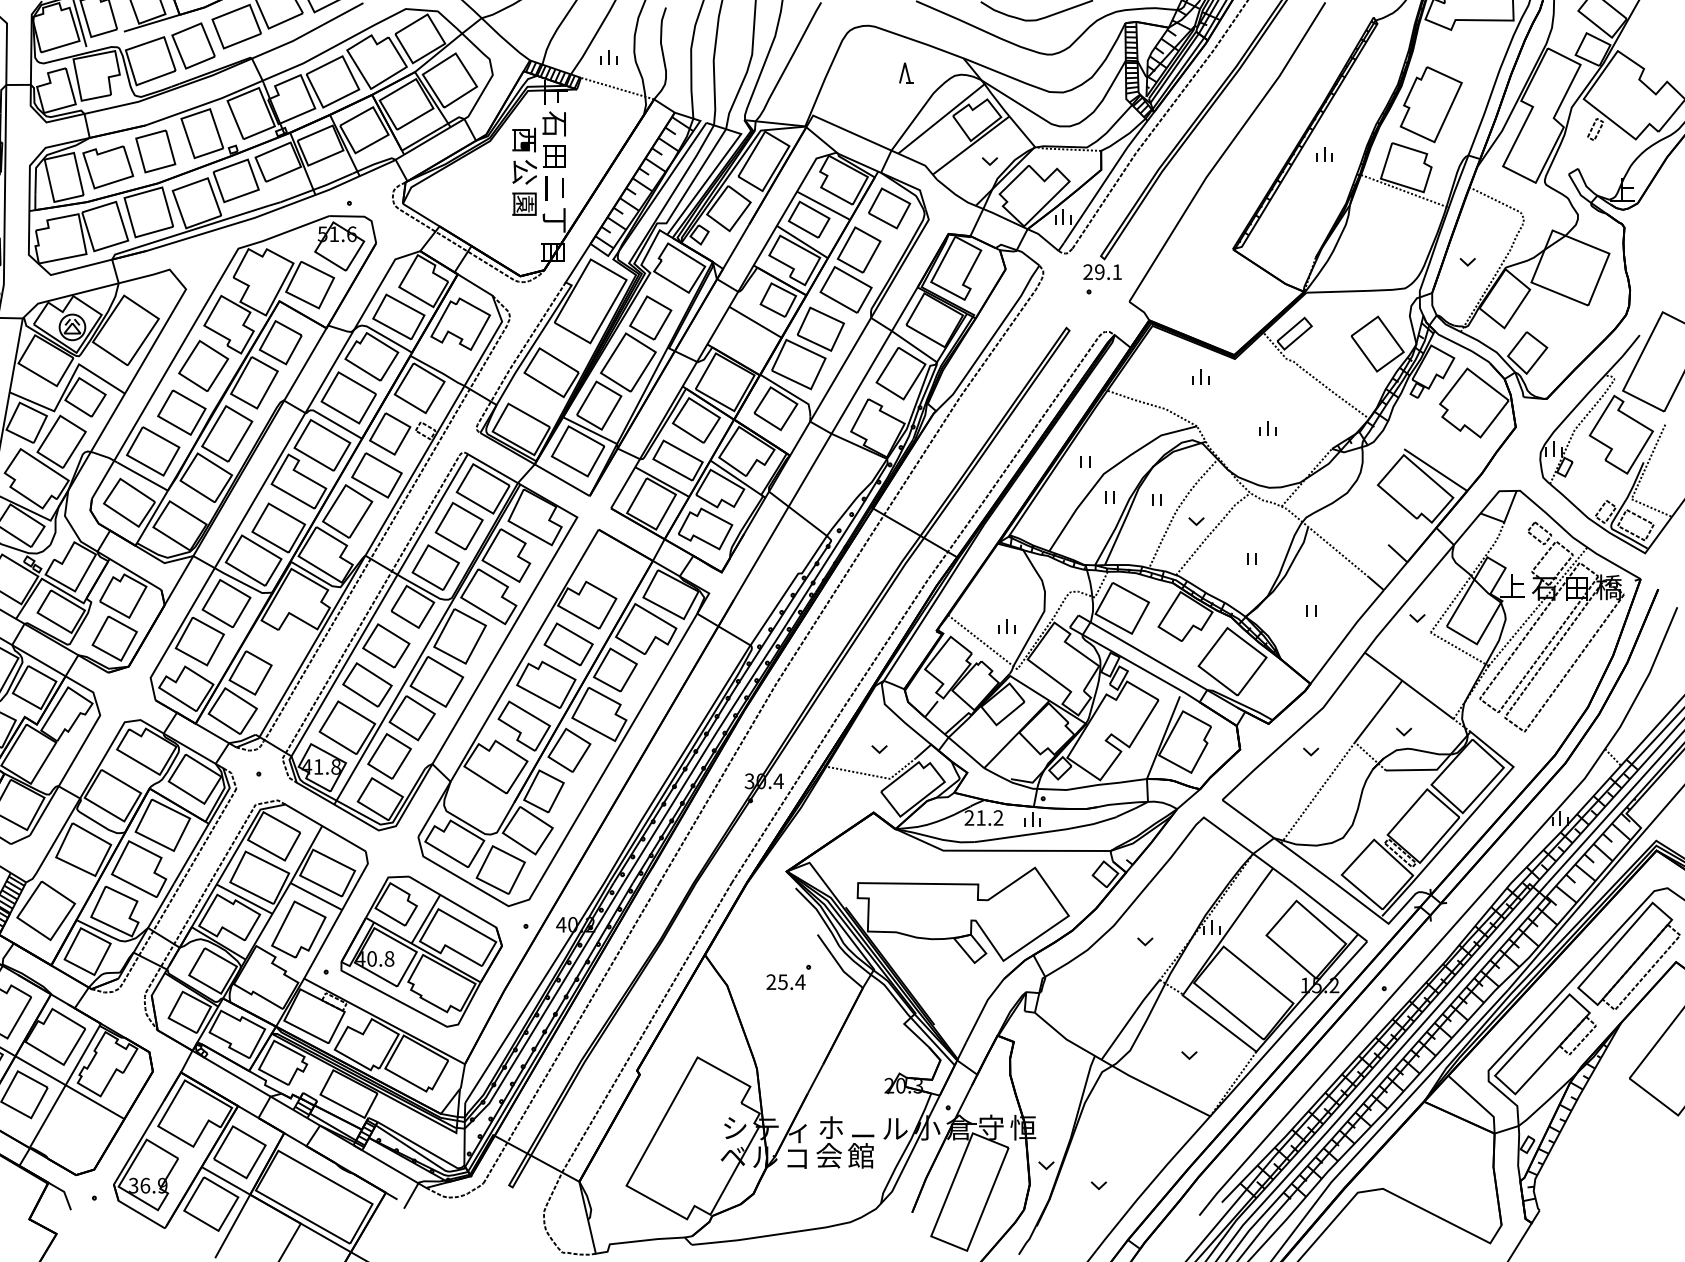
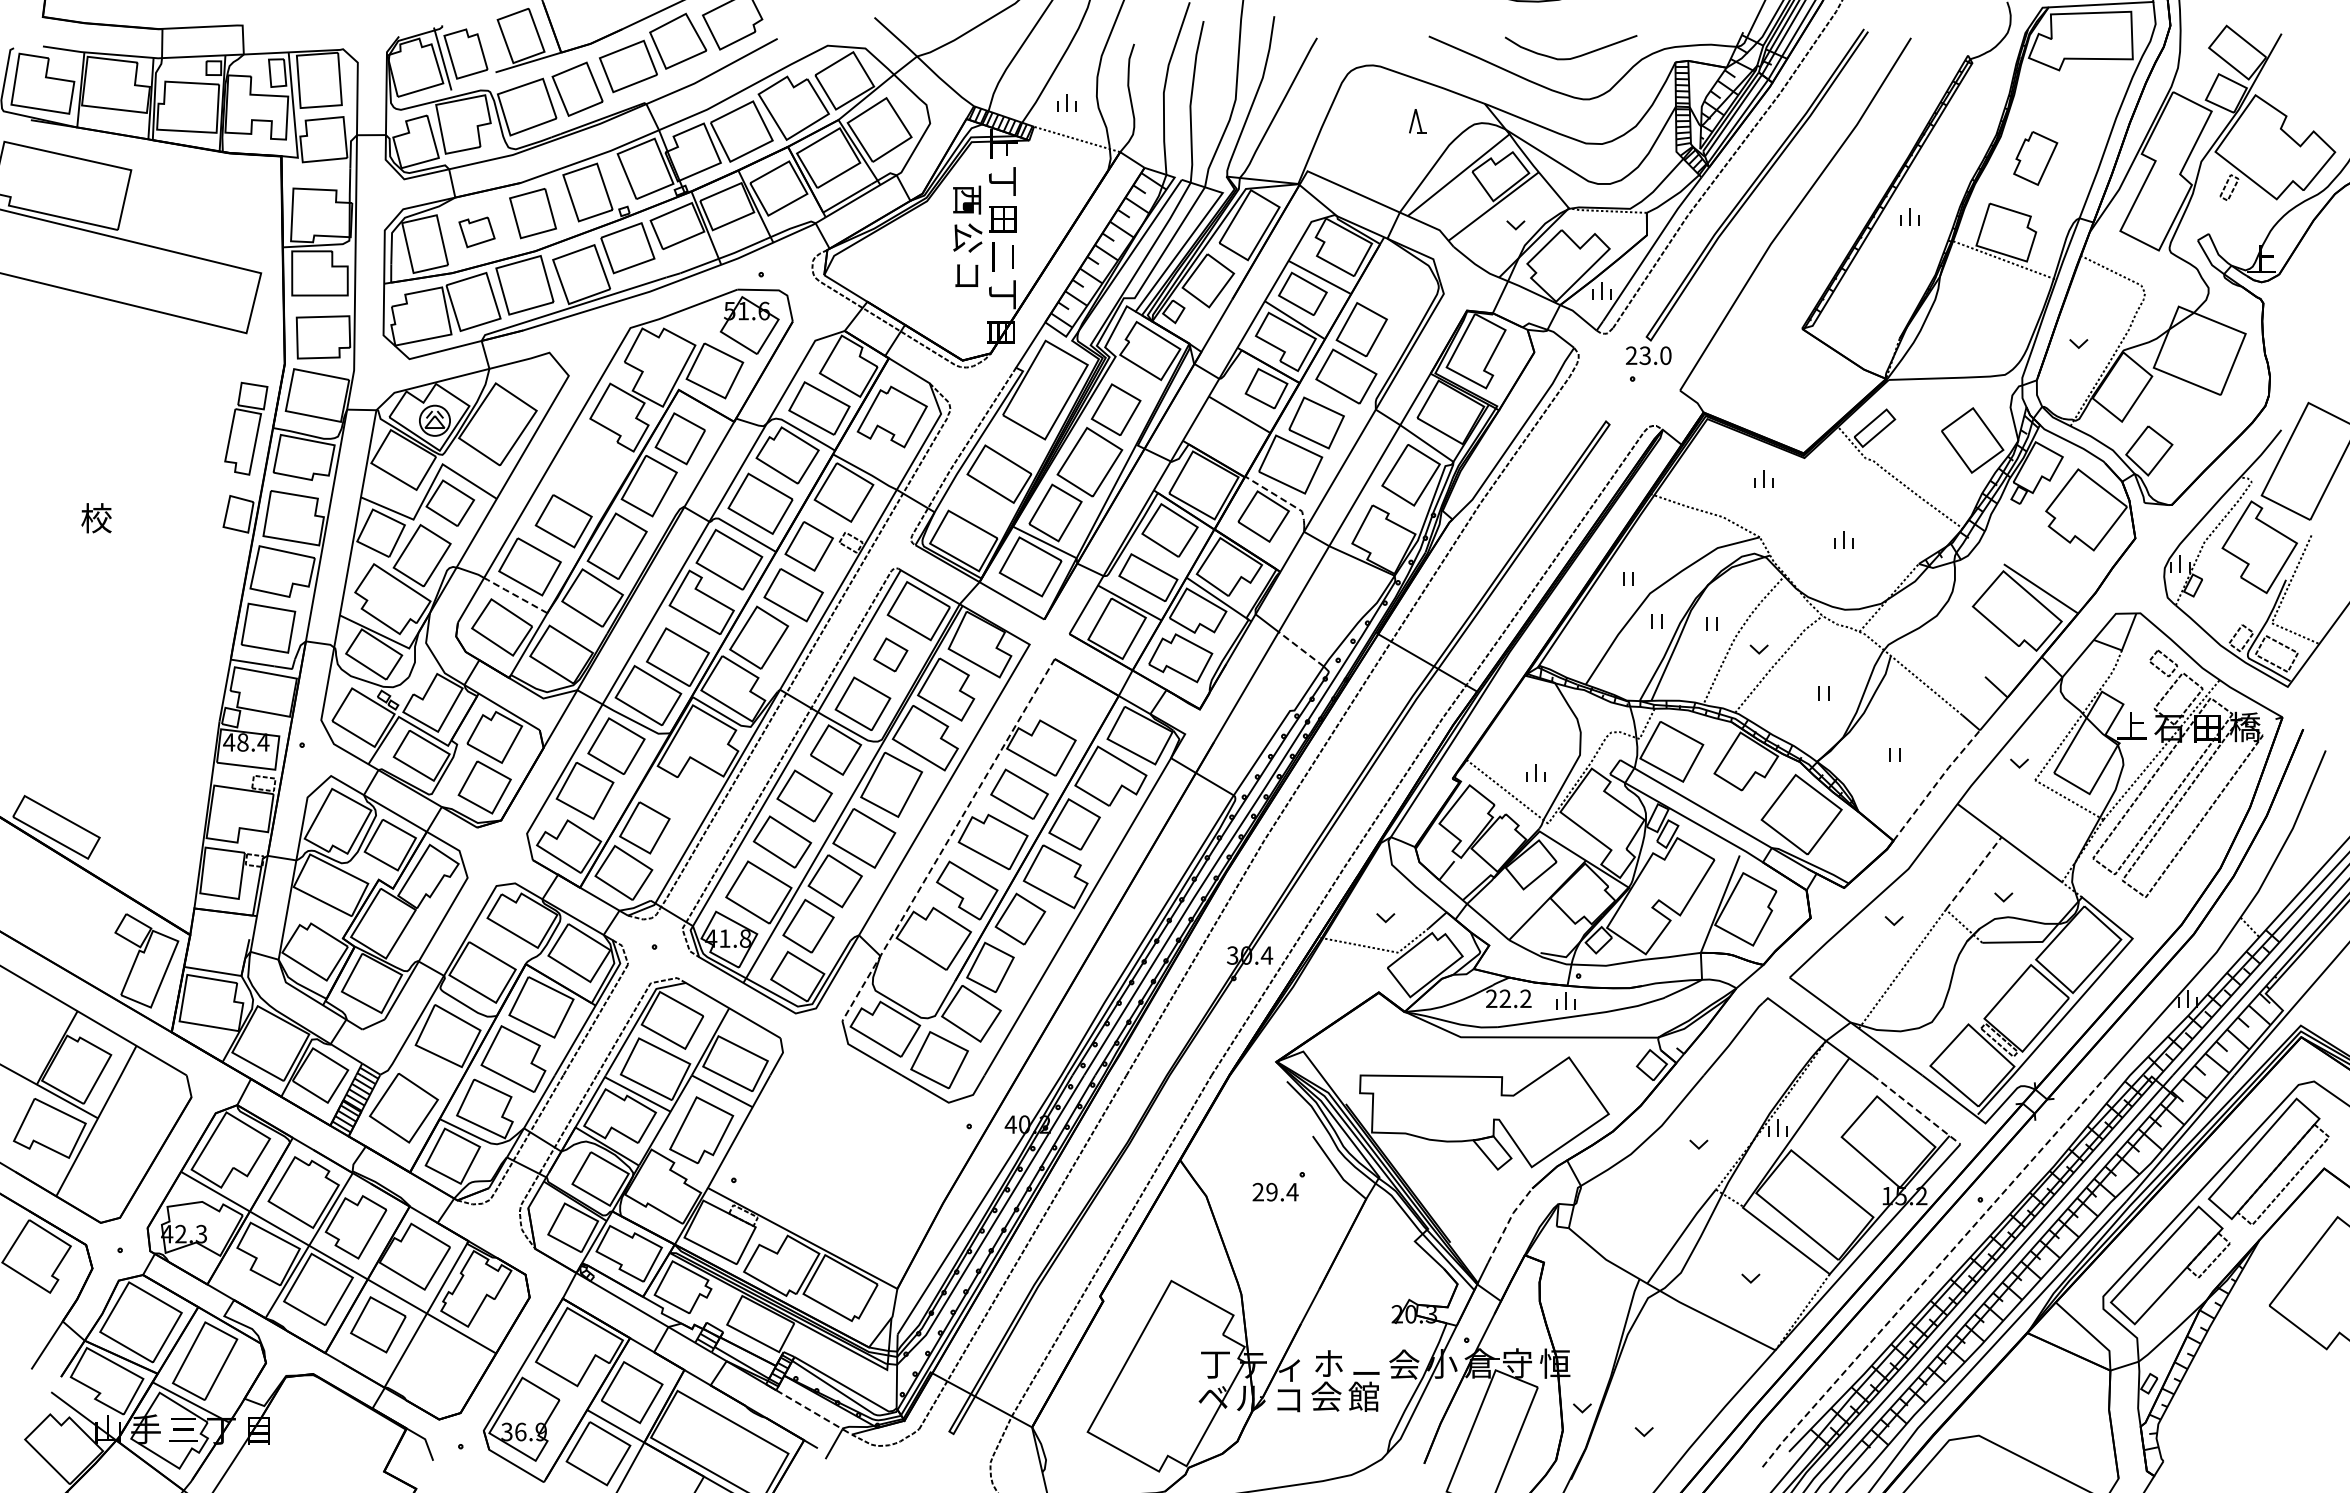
part: (1431, 104) -> (2035, 158), size x0.6
text: (554, 123) -> (1002, 180), 石 -> 丁
part: (107, 167) -> (476, 232), size x0.6
text: (524, 204) -> (967, 275), 園 -> コ
part: (889, 208) -> (1397, 280), removed
text: (1108, 271) -> (1655, 355), 29.1 -> 23.0
part: (203, 365) -> (589, 465), removed
line: (791, 393) -> (1281, 498), solid -> dashed
line: (142, 476) -> (517, 596), solid -> dashed
line: (807, 521) -> (1300, 649), solid -> dashed
part: (459, 525) -> (890, 654), size x0.6
line: (1346, 636) -> (1936, 784), solid -> dashed
line: (508, 683) -> (948, 840), solid -> dashed
line: (1378, 711) -> (1973, 873), solid -> dashed
text: (980, 817) -> (1504, 998), 21.2 -> 22.2
line: (1330, 912) -> (1917, 1110), solid -> dashed
part: (421, 951) -> (846, 1156), removed
text: (782, 981) -> (1271, 1191), 25.4 -> 29.4
line: (983, 1007) -> (1508, 1222), solid -> dashed
line: (1344, 1049) -> (1933, 1271), solid -> dashed
text: (735, 1128) -> (1215, 1364), シ -> 丁
text: (895, 1128) -> (1404, 1364), ル -> 会
line: (395, 1170) -> (815, 1413), solid -> dashed

